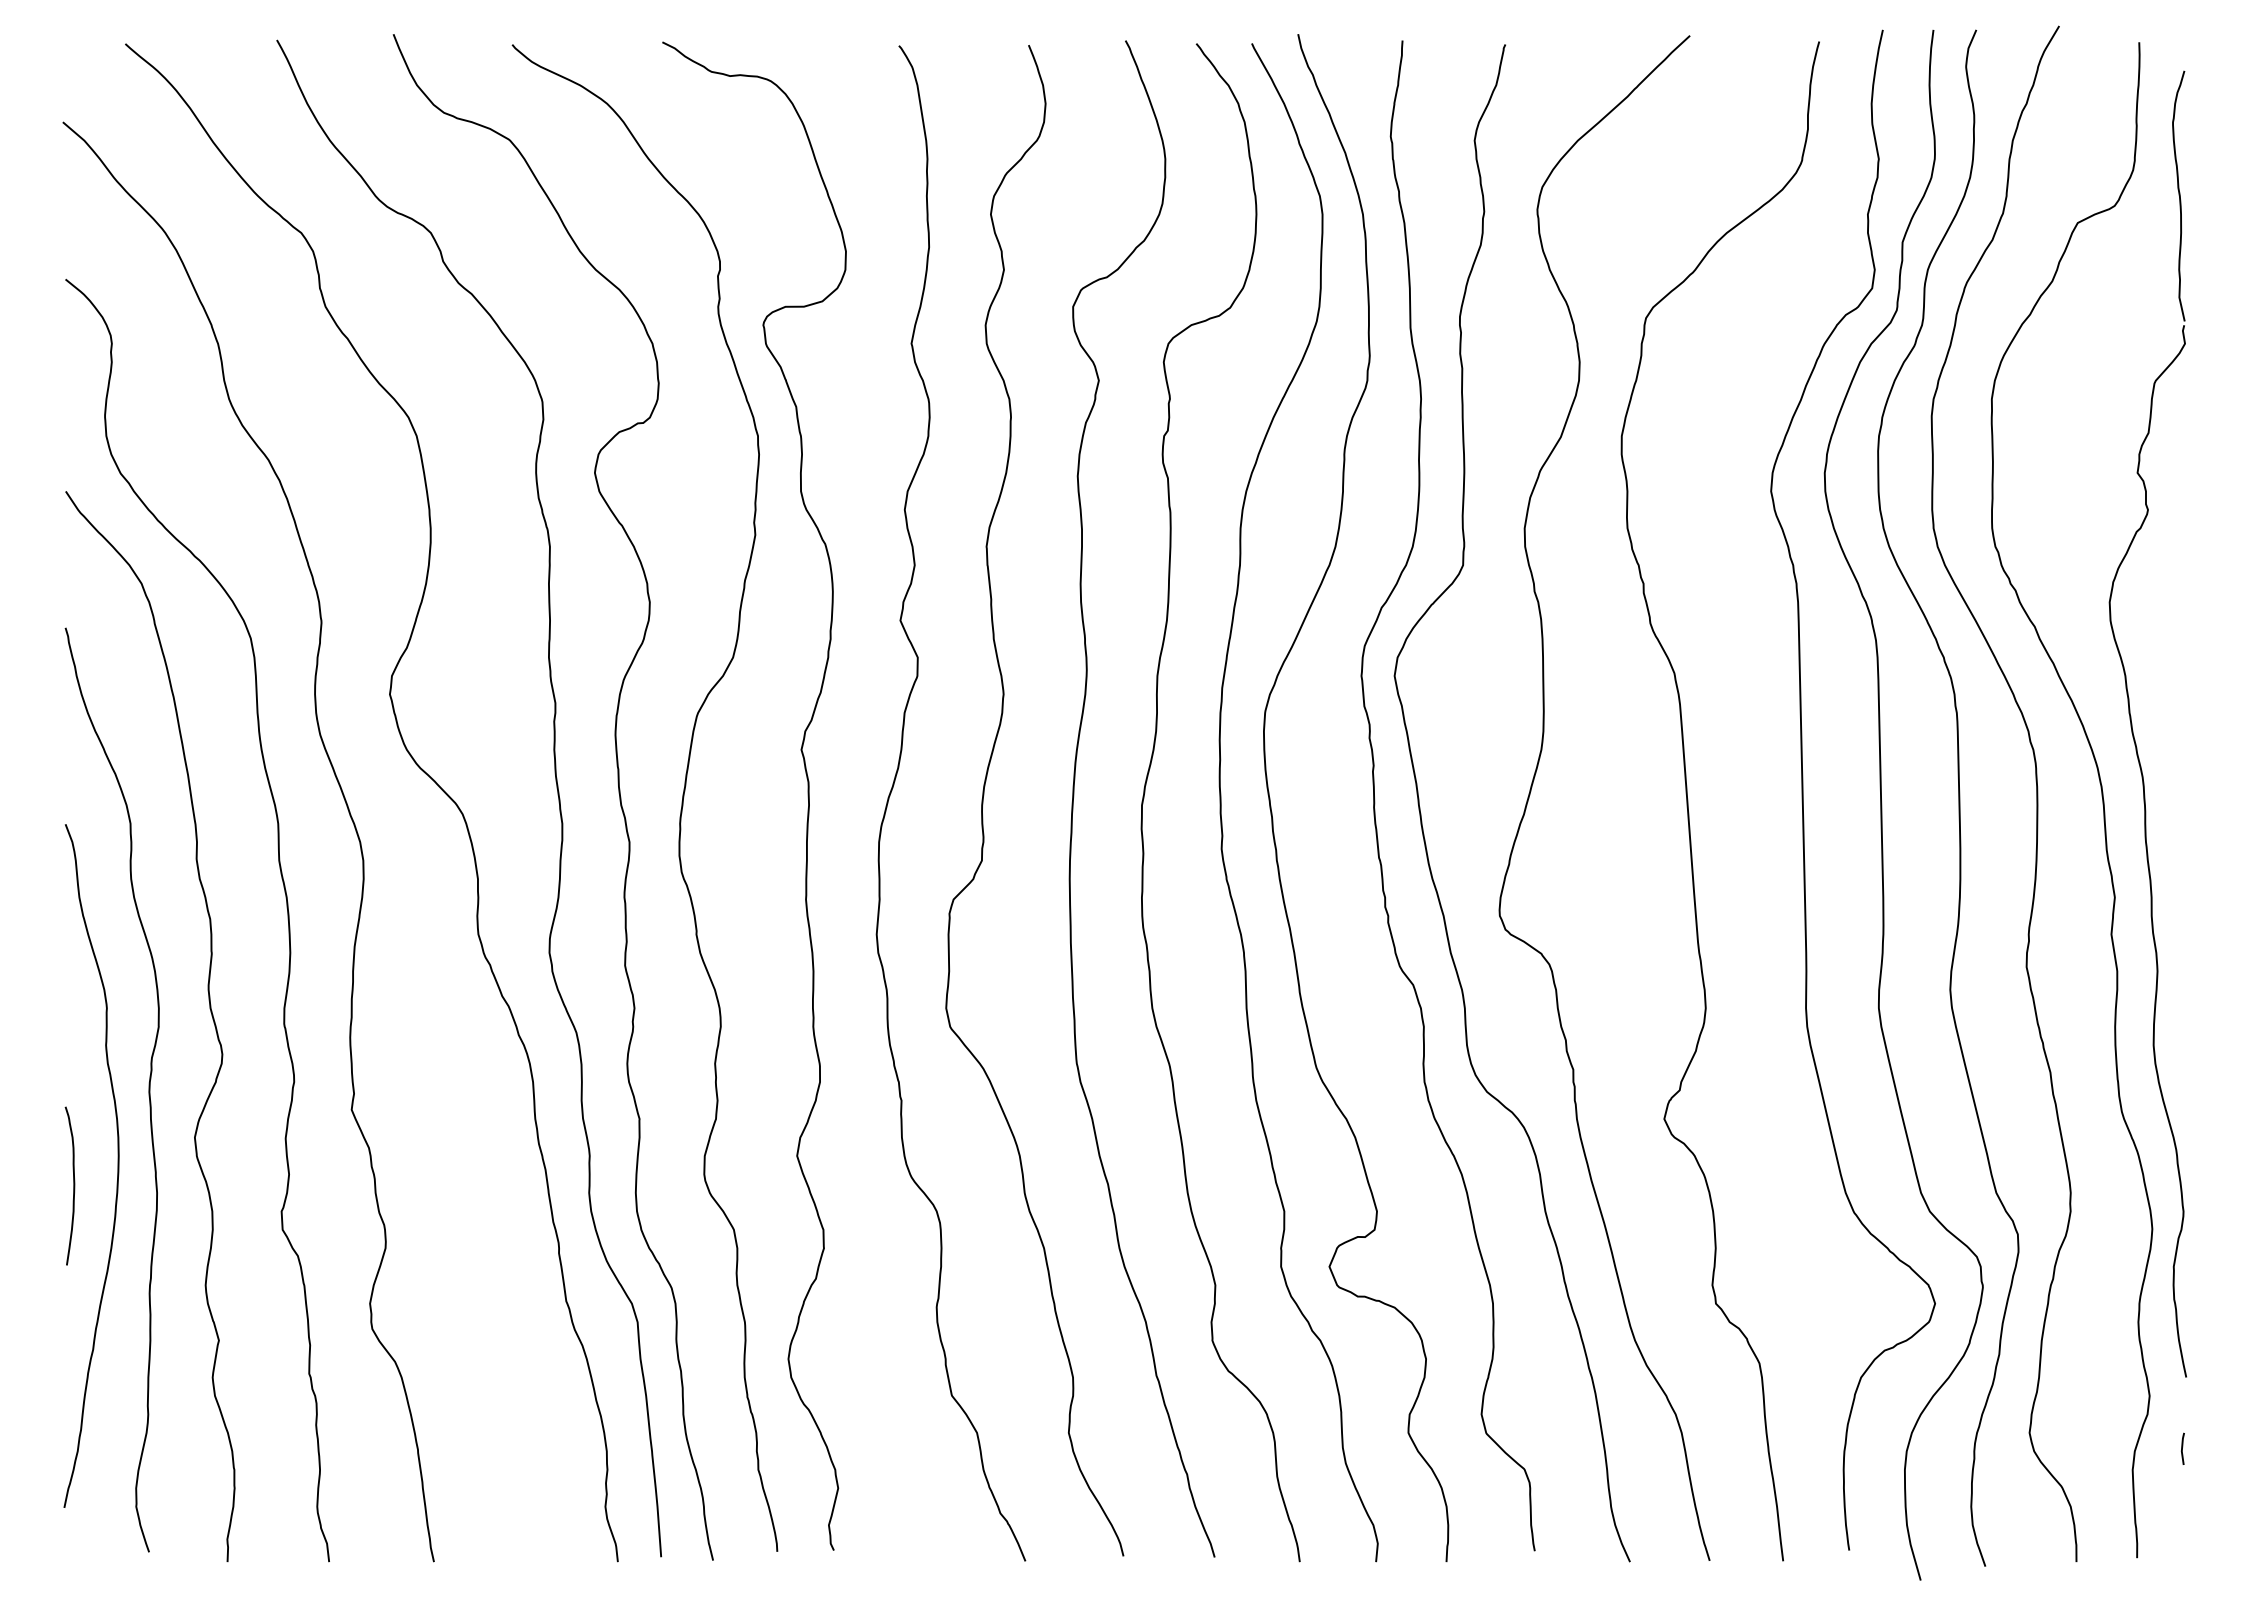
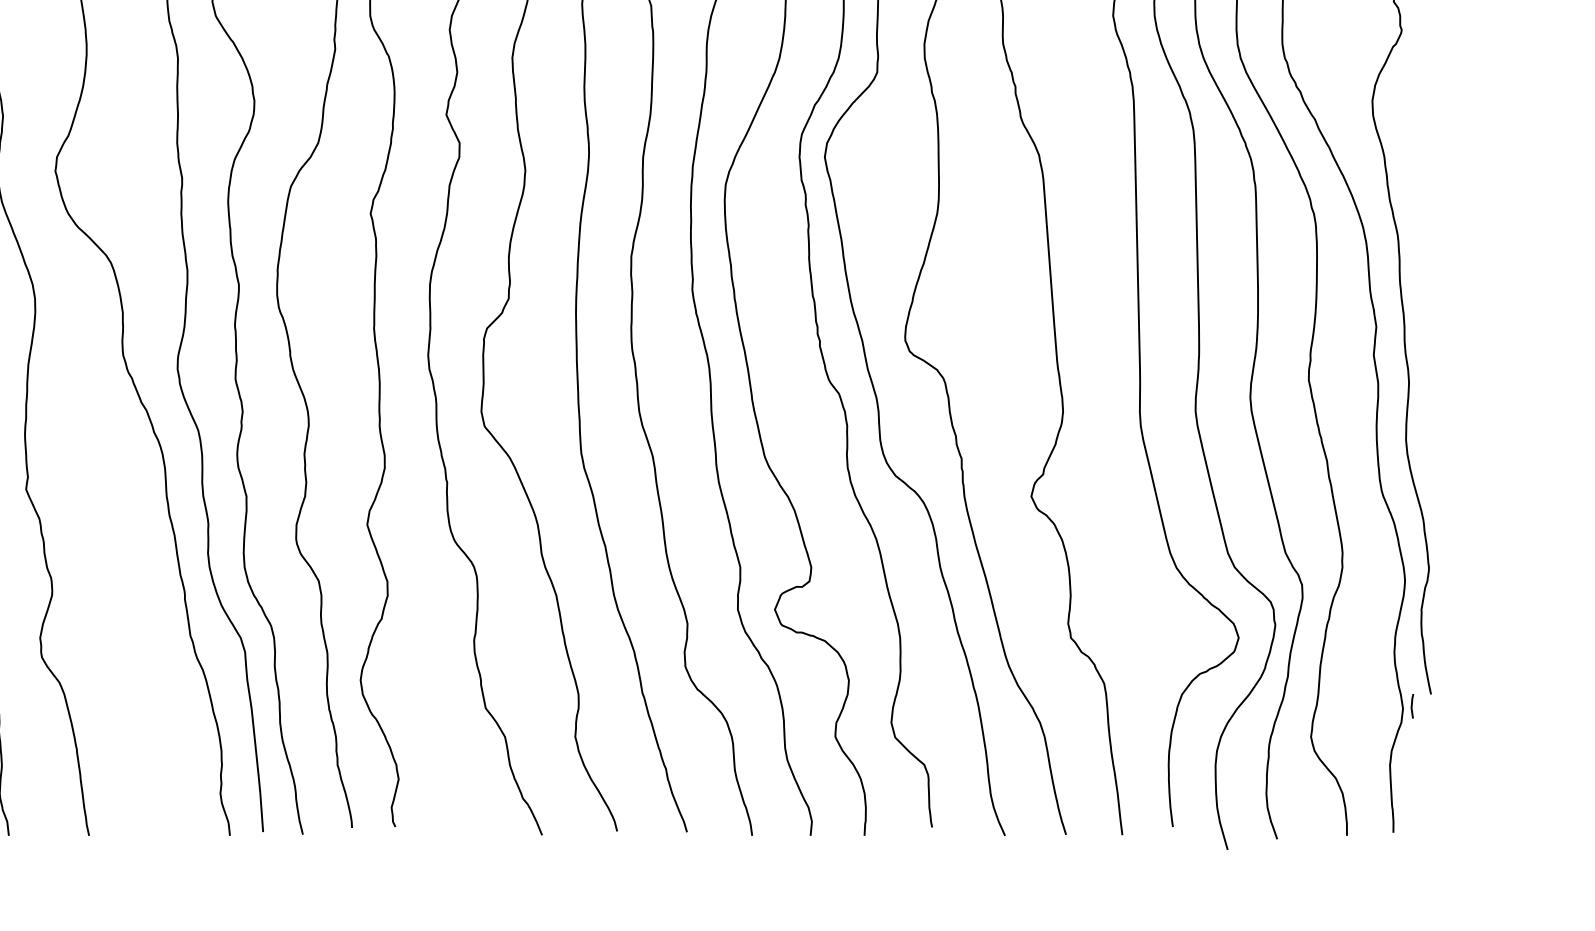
line: (2182, 1448) -> (1412, 705), moved

